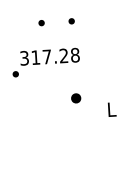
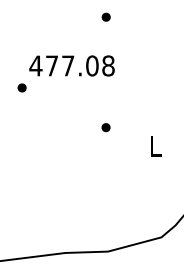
part: (41, 22) -> (62, 16), removed
text: (43, 56) -> (63, 65), 317.28 -> 477.08
part: (75, 98) -> (105, 127), size x0.62

